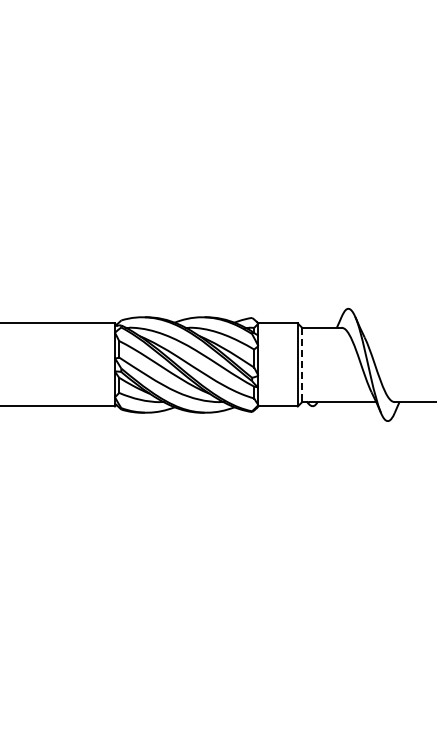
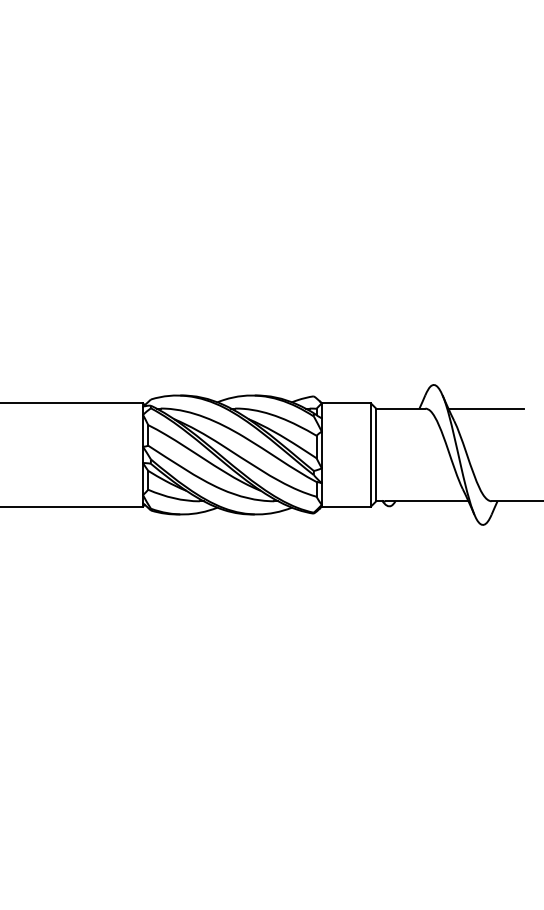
line: (390, 327) -> (486, 408), added
line: (302, 365) -> (376, 455), dashed -> solid

